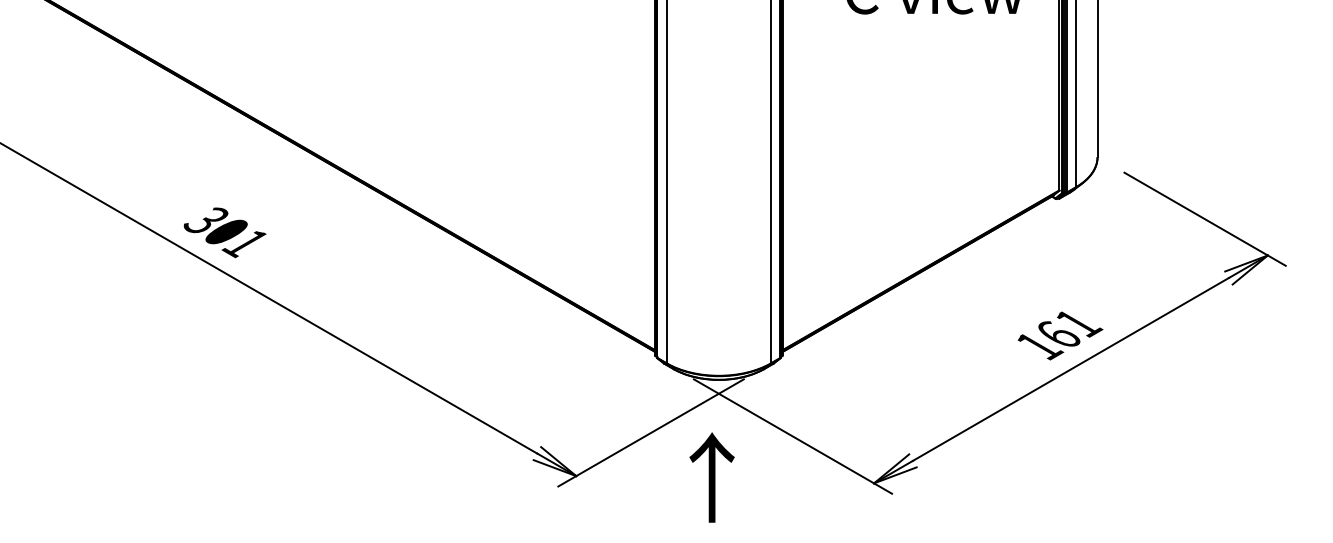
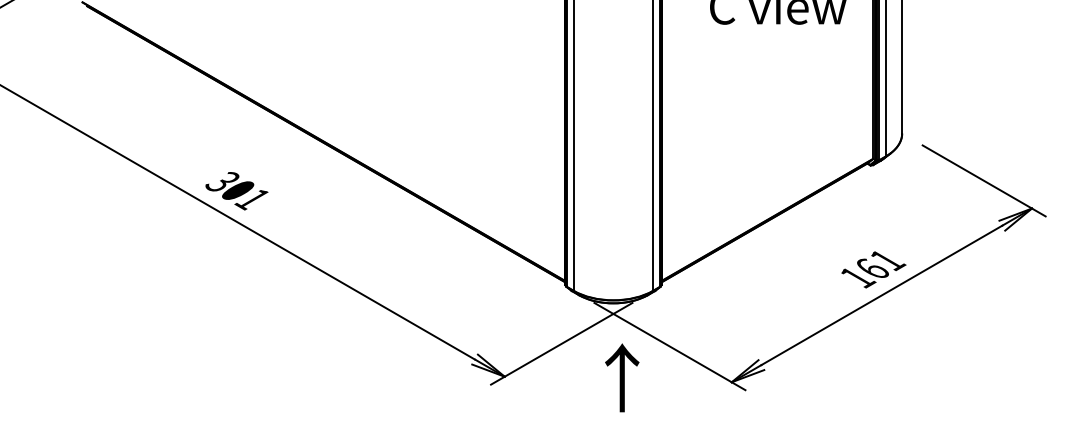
text: (712, 477) -> (622, 377), moved

